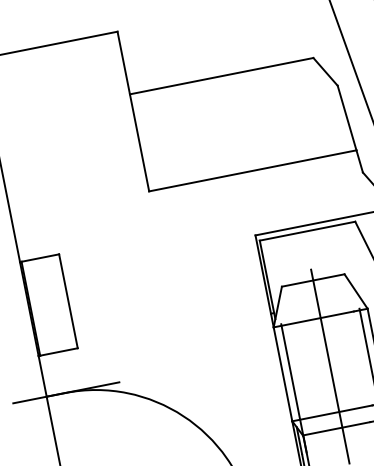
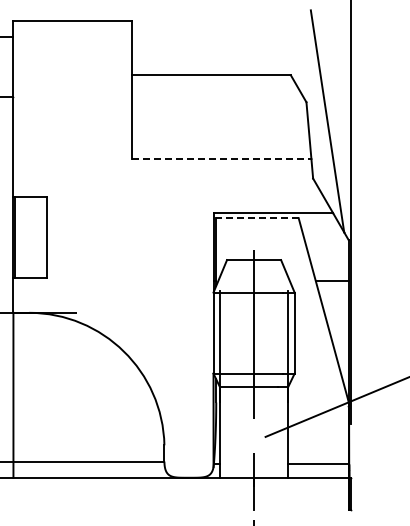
line: (252, 171) -> (221, 159), solid -> dashed
line: (306, 231) -> (256, 218), solid -> dashed

